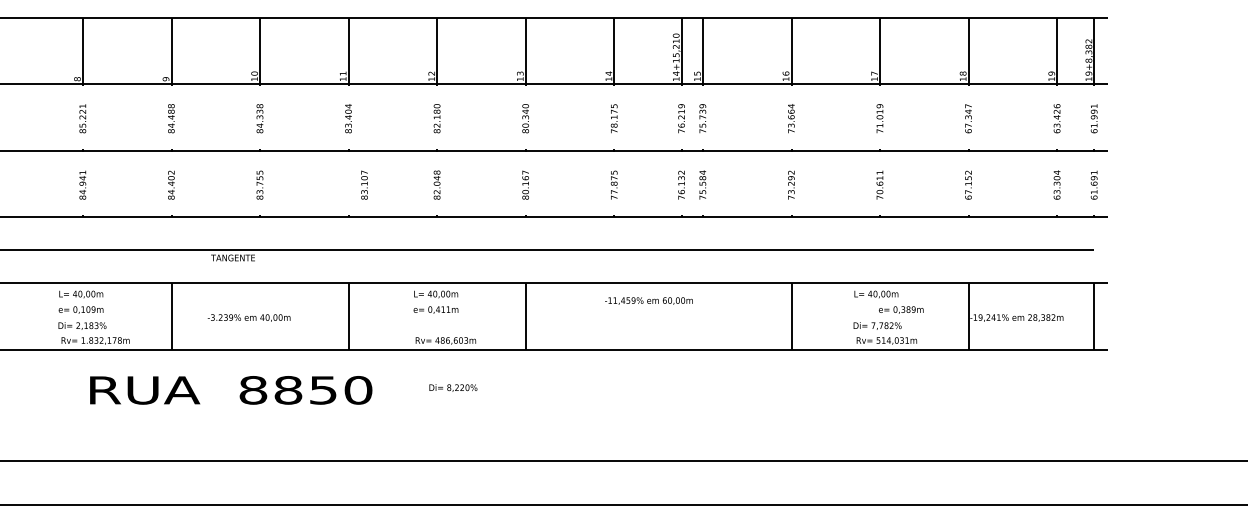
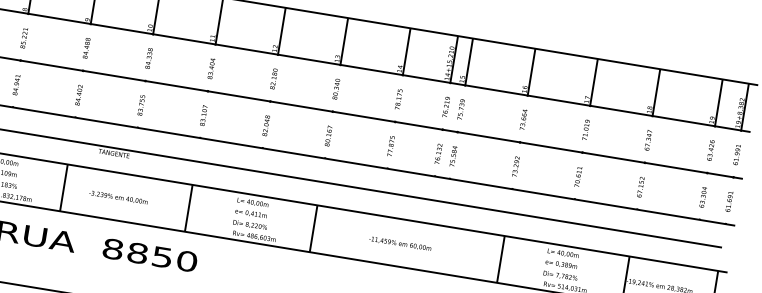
text: (364, 184) -> (203, 115), moved
text: (648, 300) -> (399, 243), moved
text: (901, 309) -> (561, 264), moved
text: (453, 387) -> (250, 224), moved

